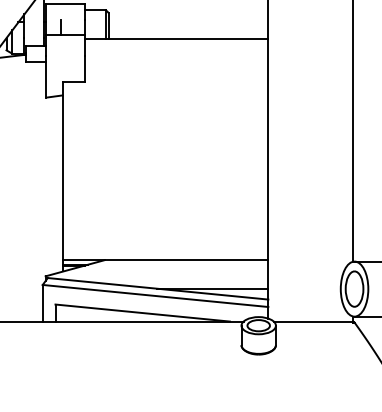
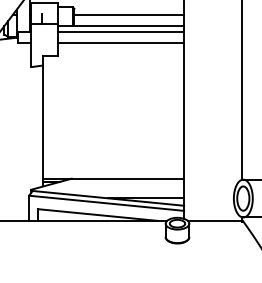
line: (188, 22) -> (129, 15), added
line: (177, 45) -> (121, 31), added
line: (177, 61) -> (121, 42), added

